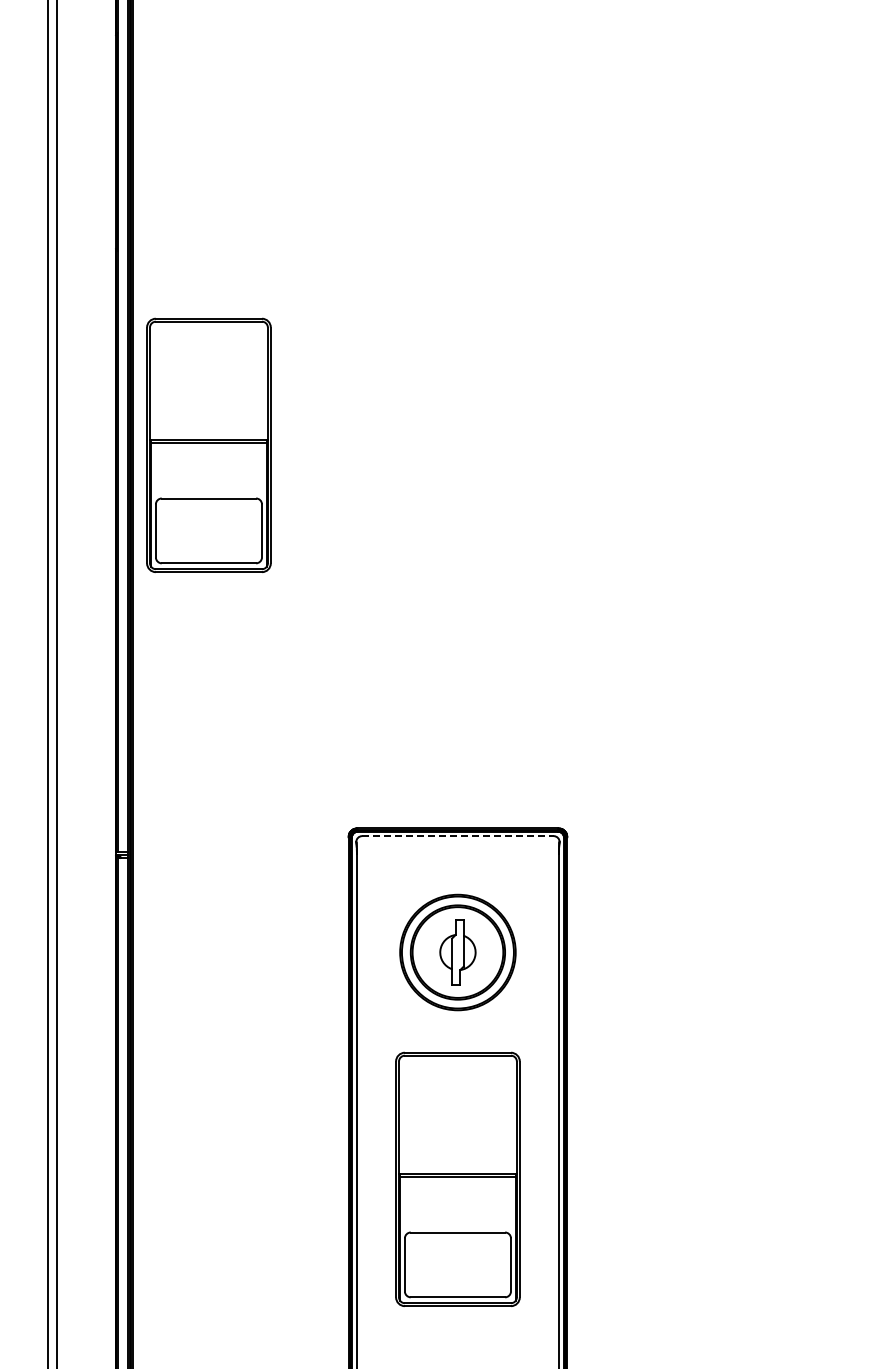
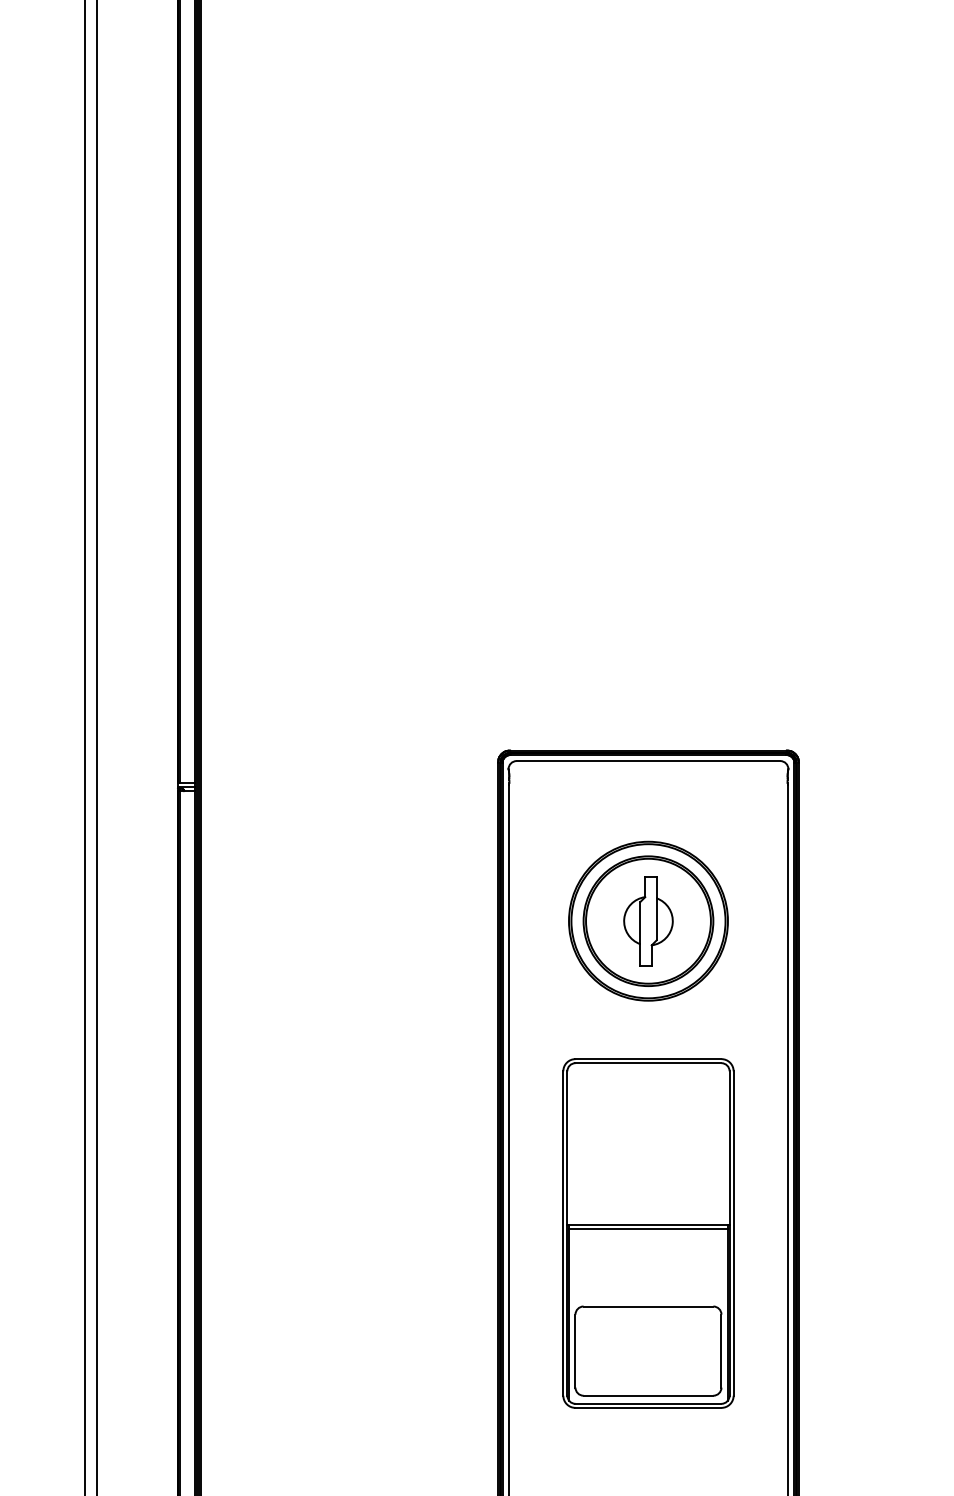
part: (208, 444) -> (305, 222), removed
line: (457, 836) -> (647, 761), dashed -> solid

